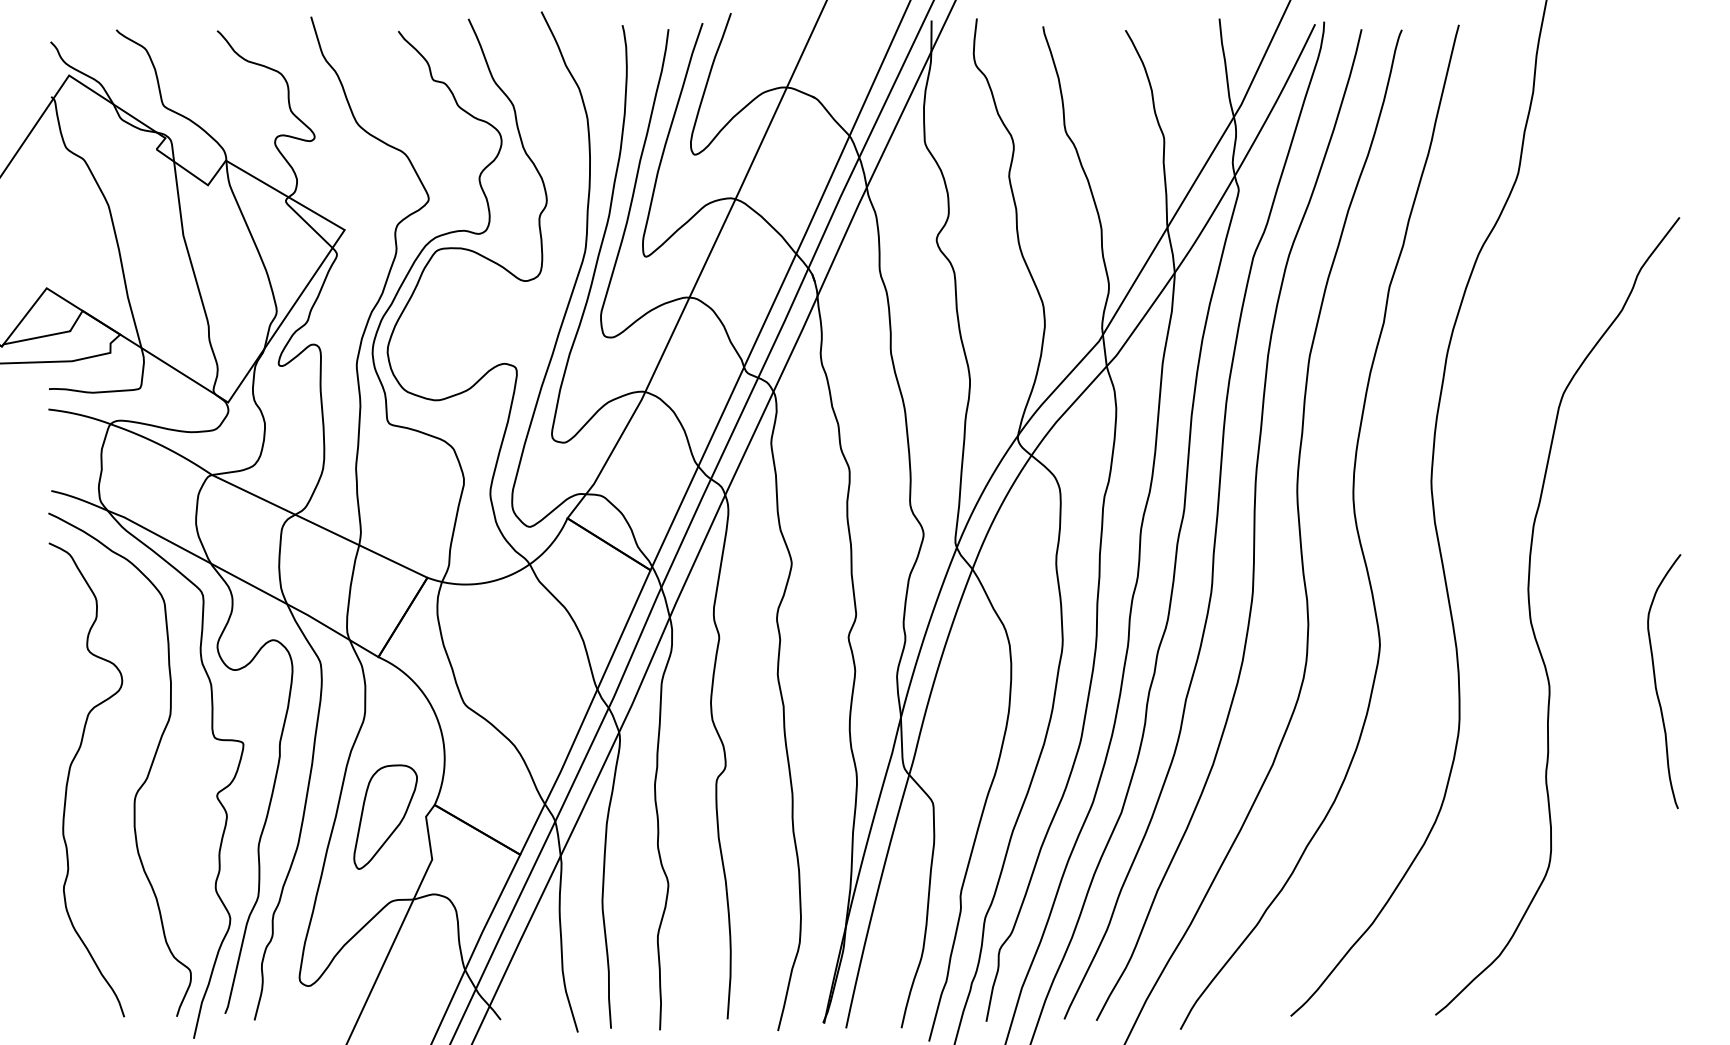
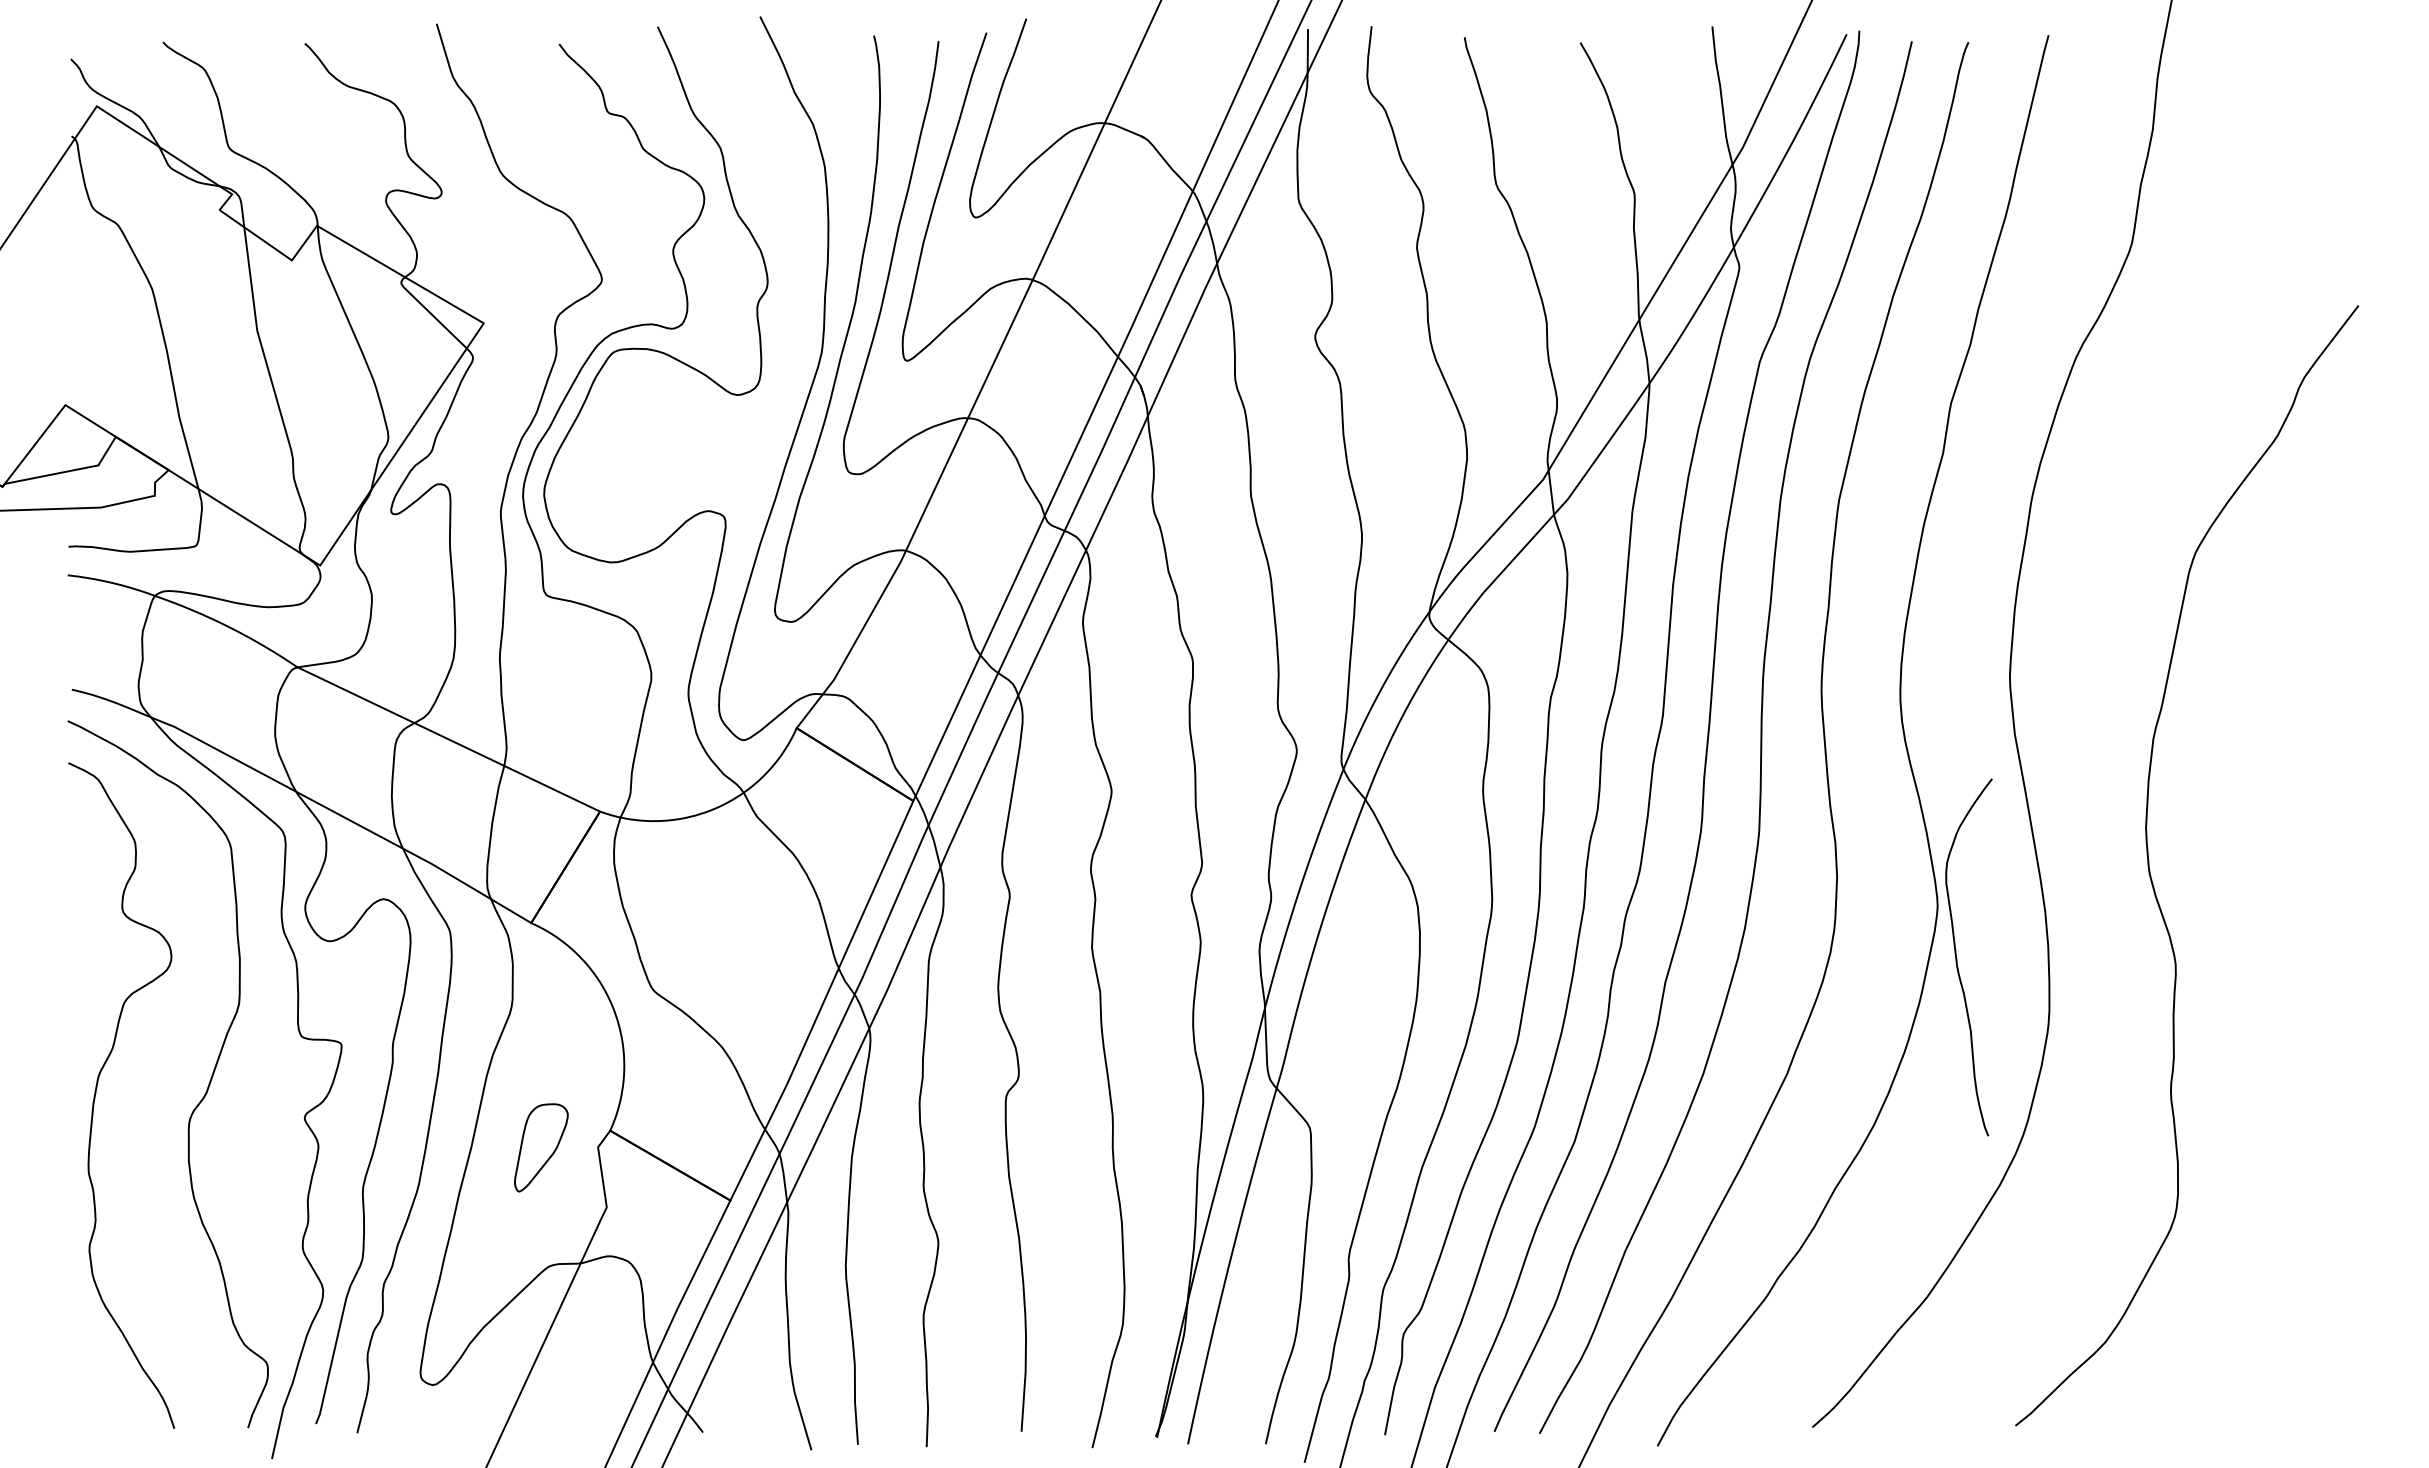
curve: (1656, 682) -> (1957, 958), moved
part: (385, 816) -> (541, 1147), size x0.6

